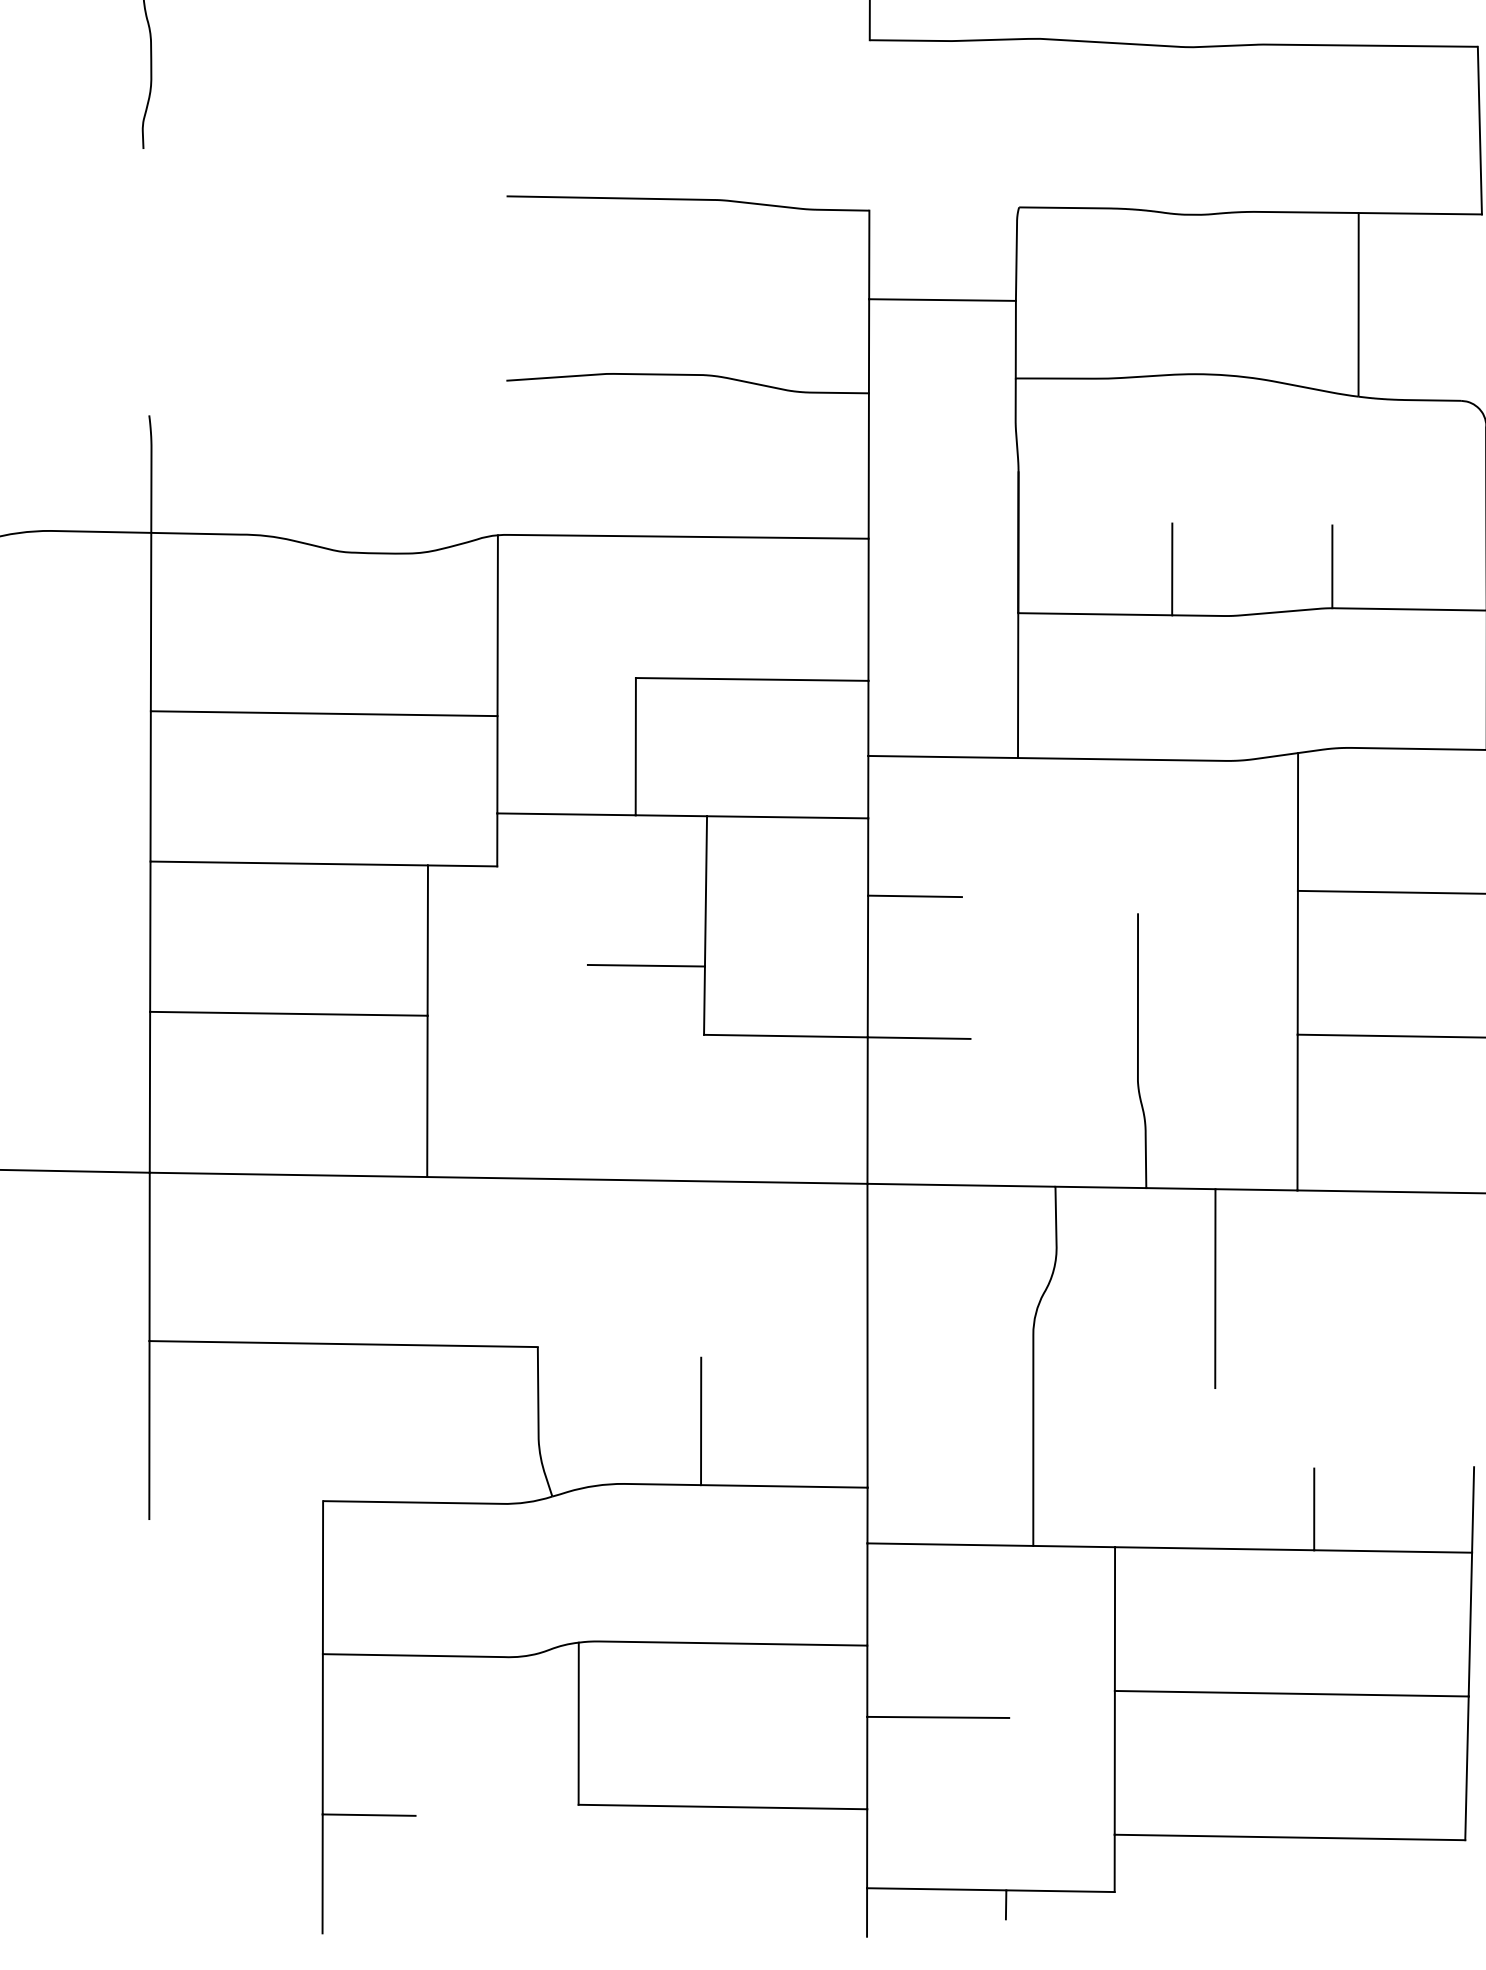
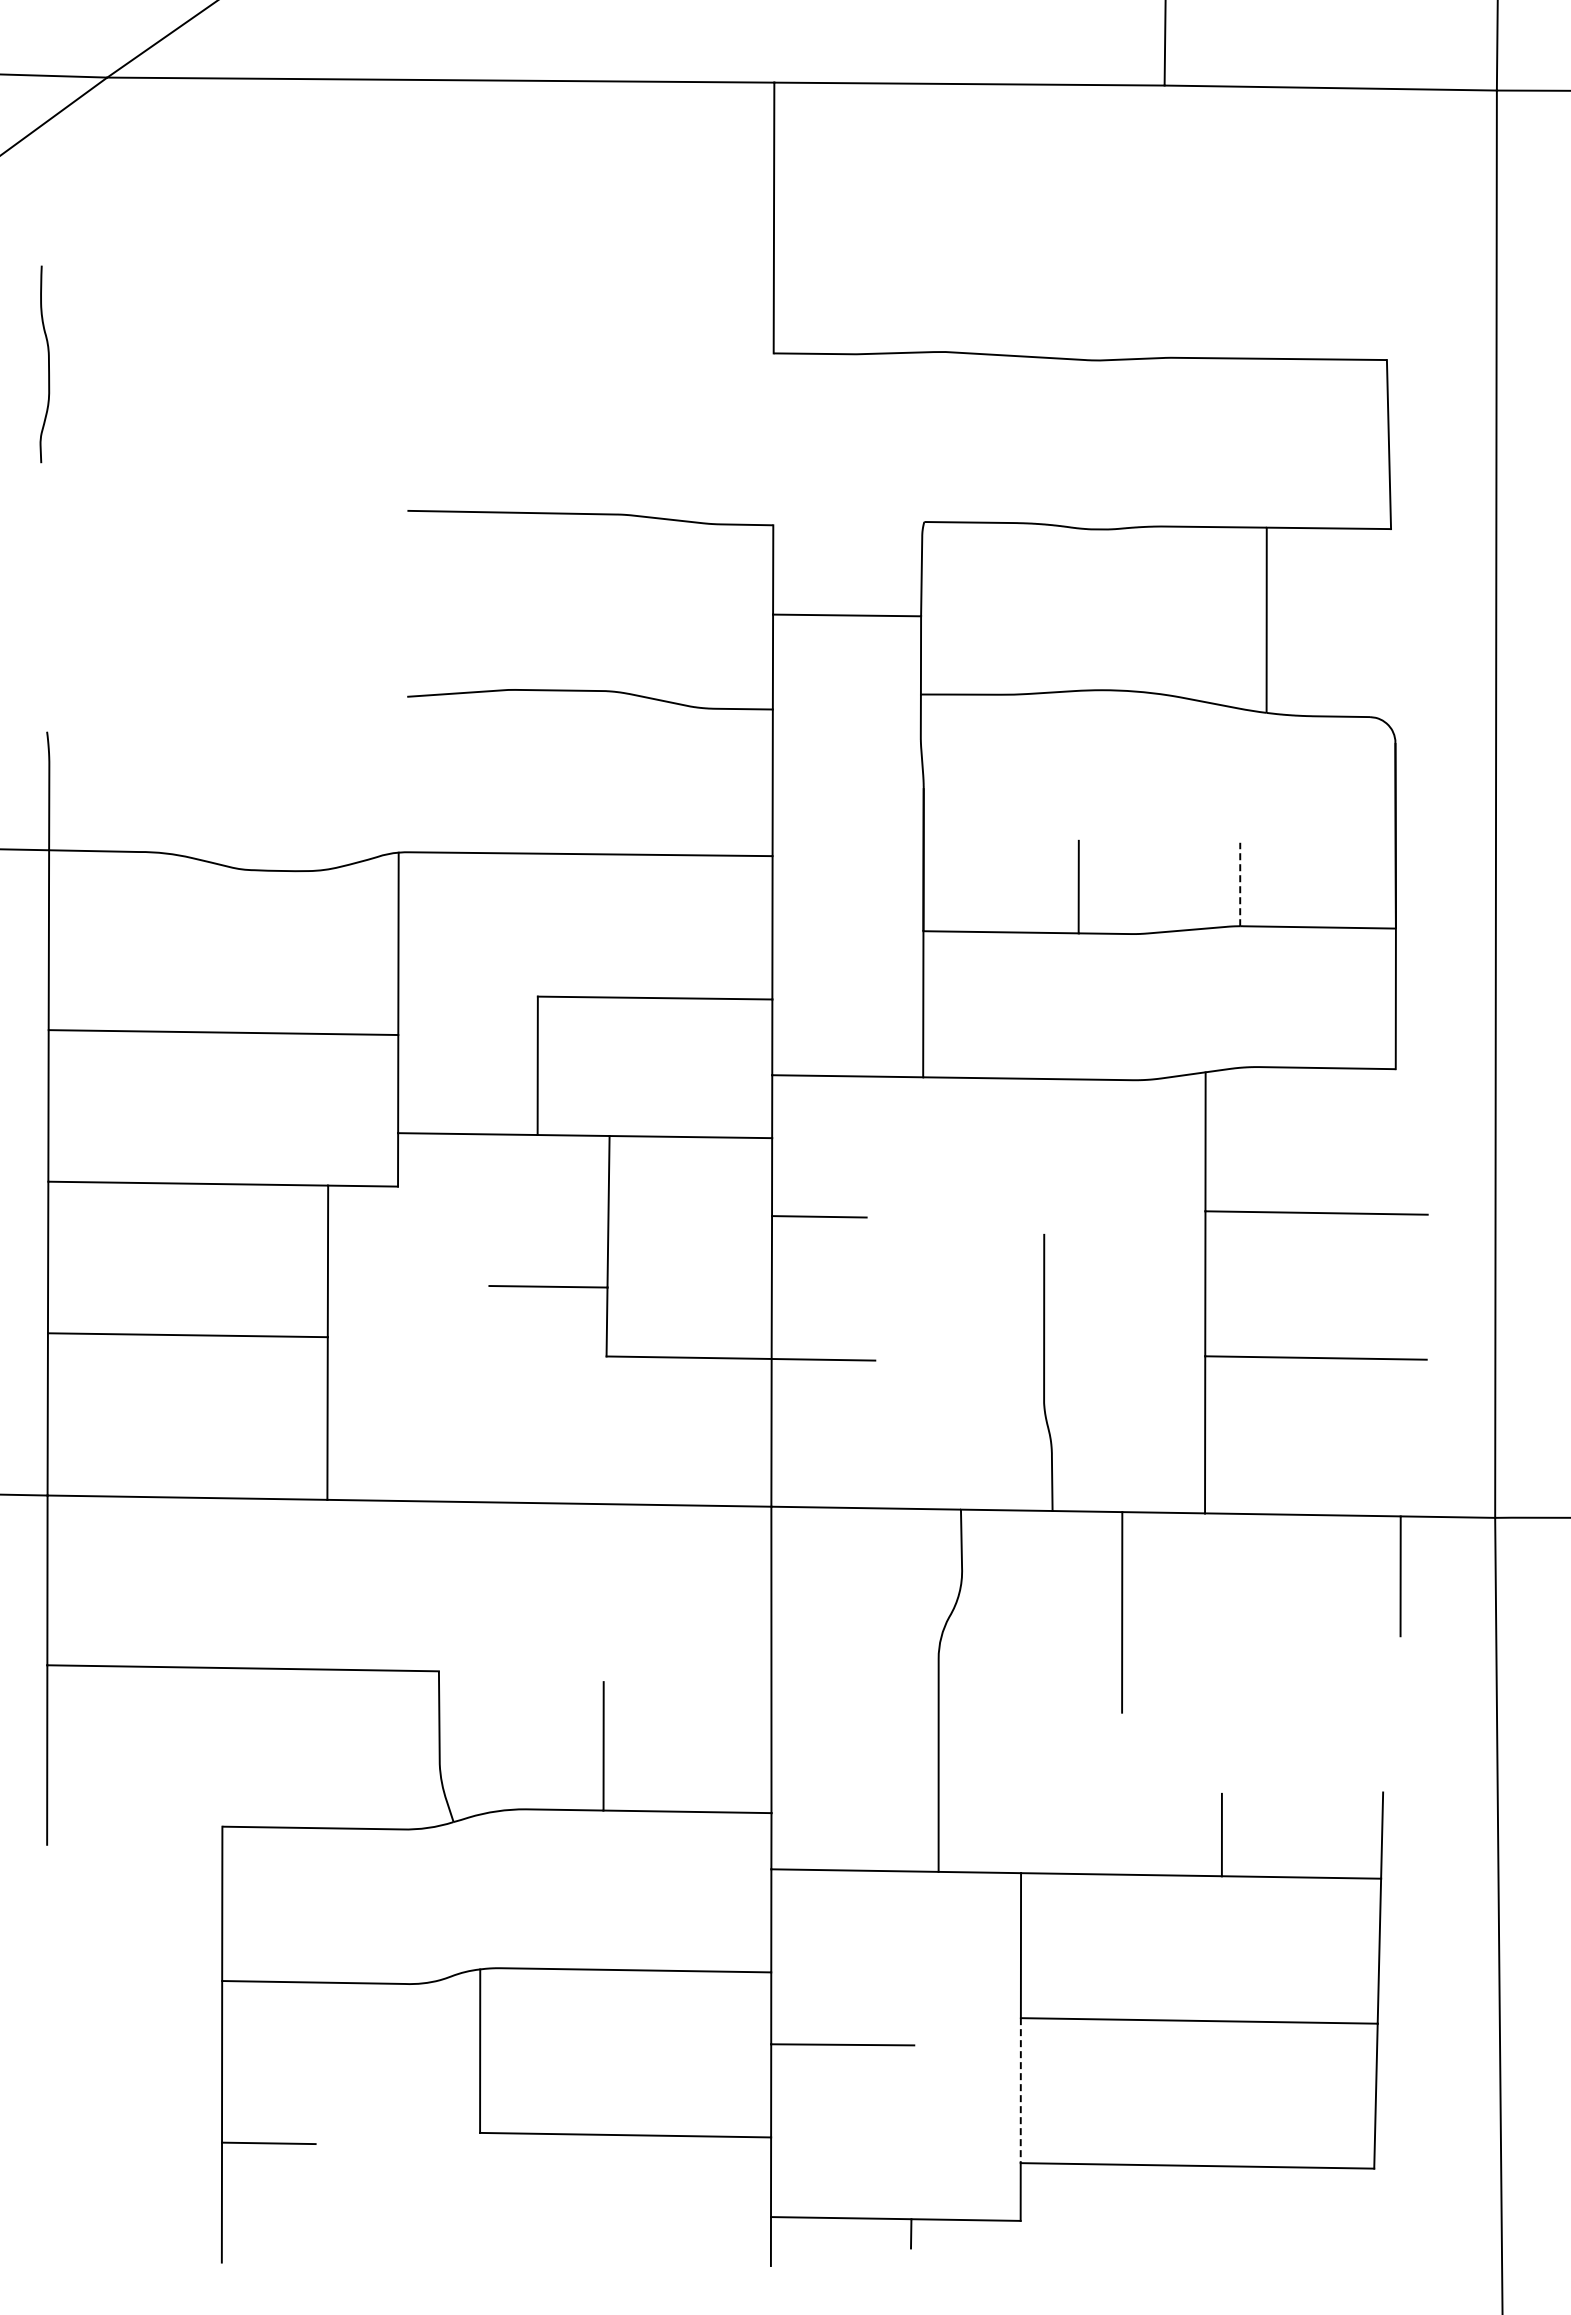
line: (1332, 566) -> (1240, 884), solid -> dashed
line: (1114, 1763) -> (1020, 2091), solid -> dashed

